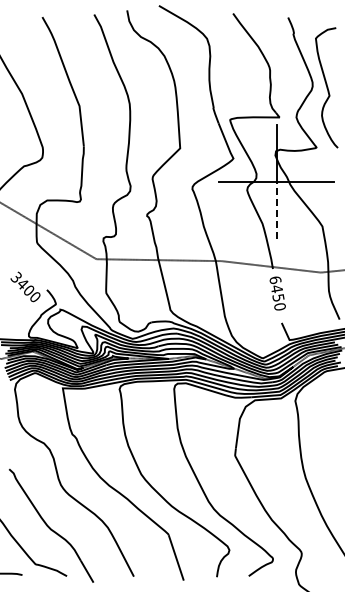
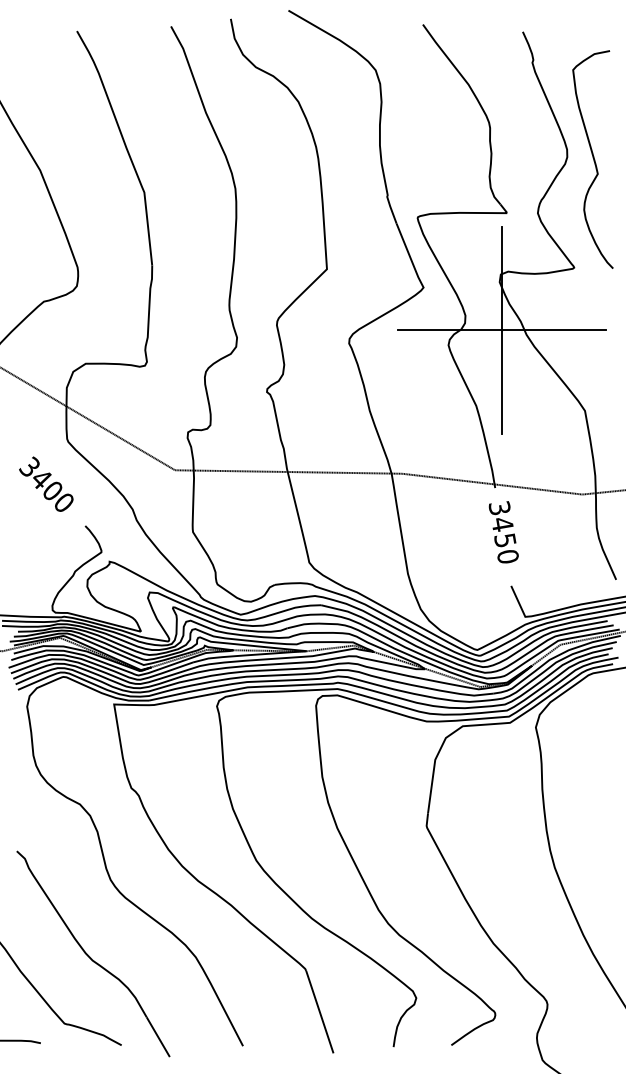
line: (276, 210) -> (501, 381), dashed -> solid
text: (275, 280) -> (499, 508), 6450 -> 3450
text: (25, 286) -> (46, 483), moved

